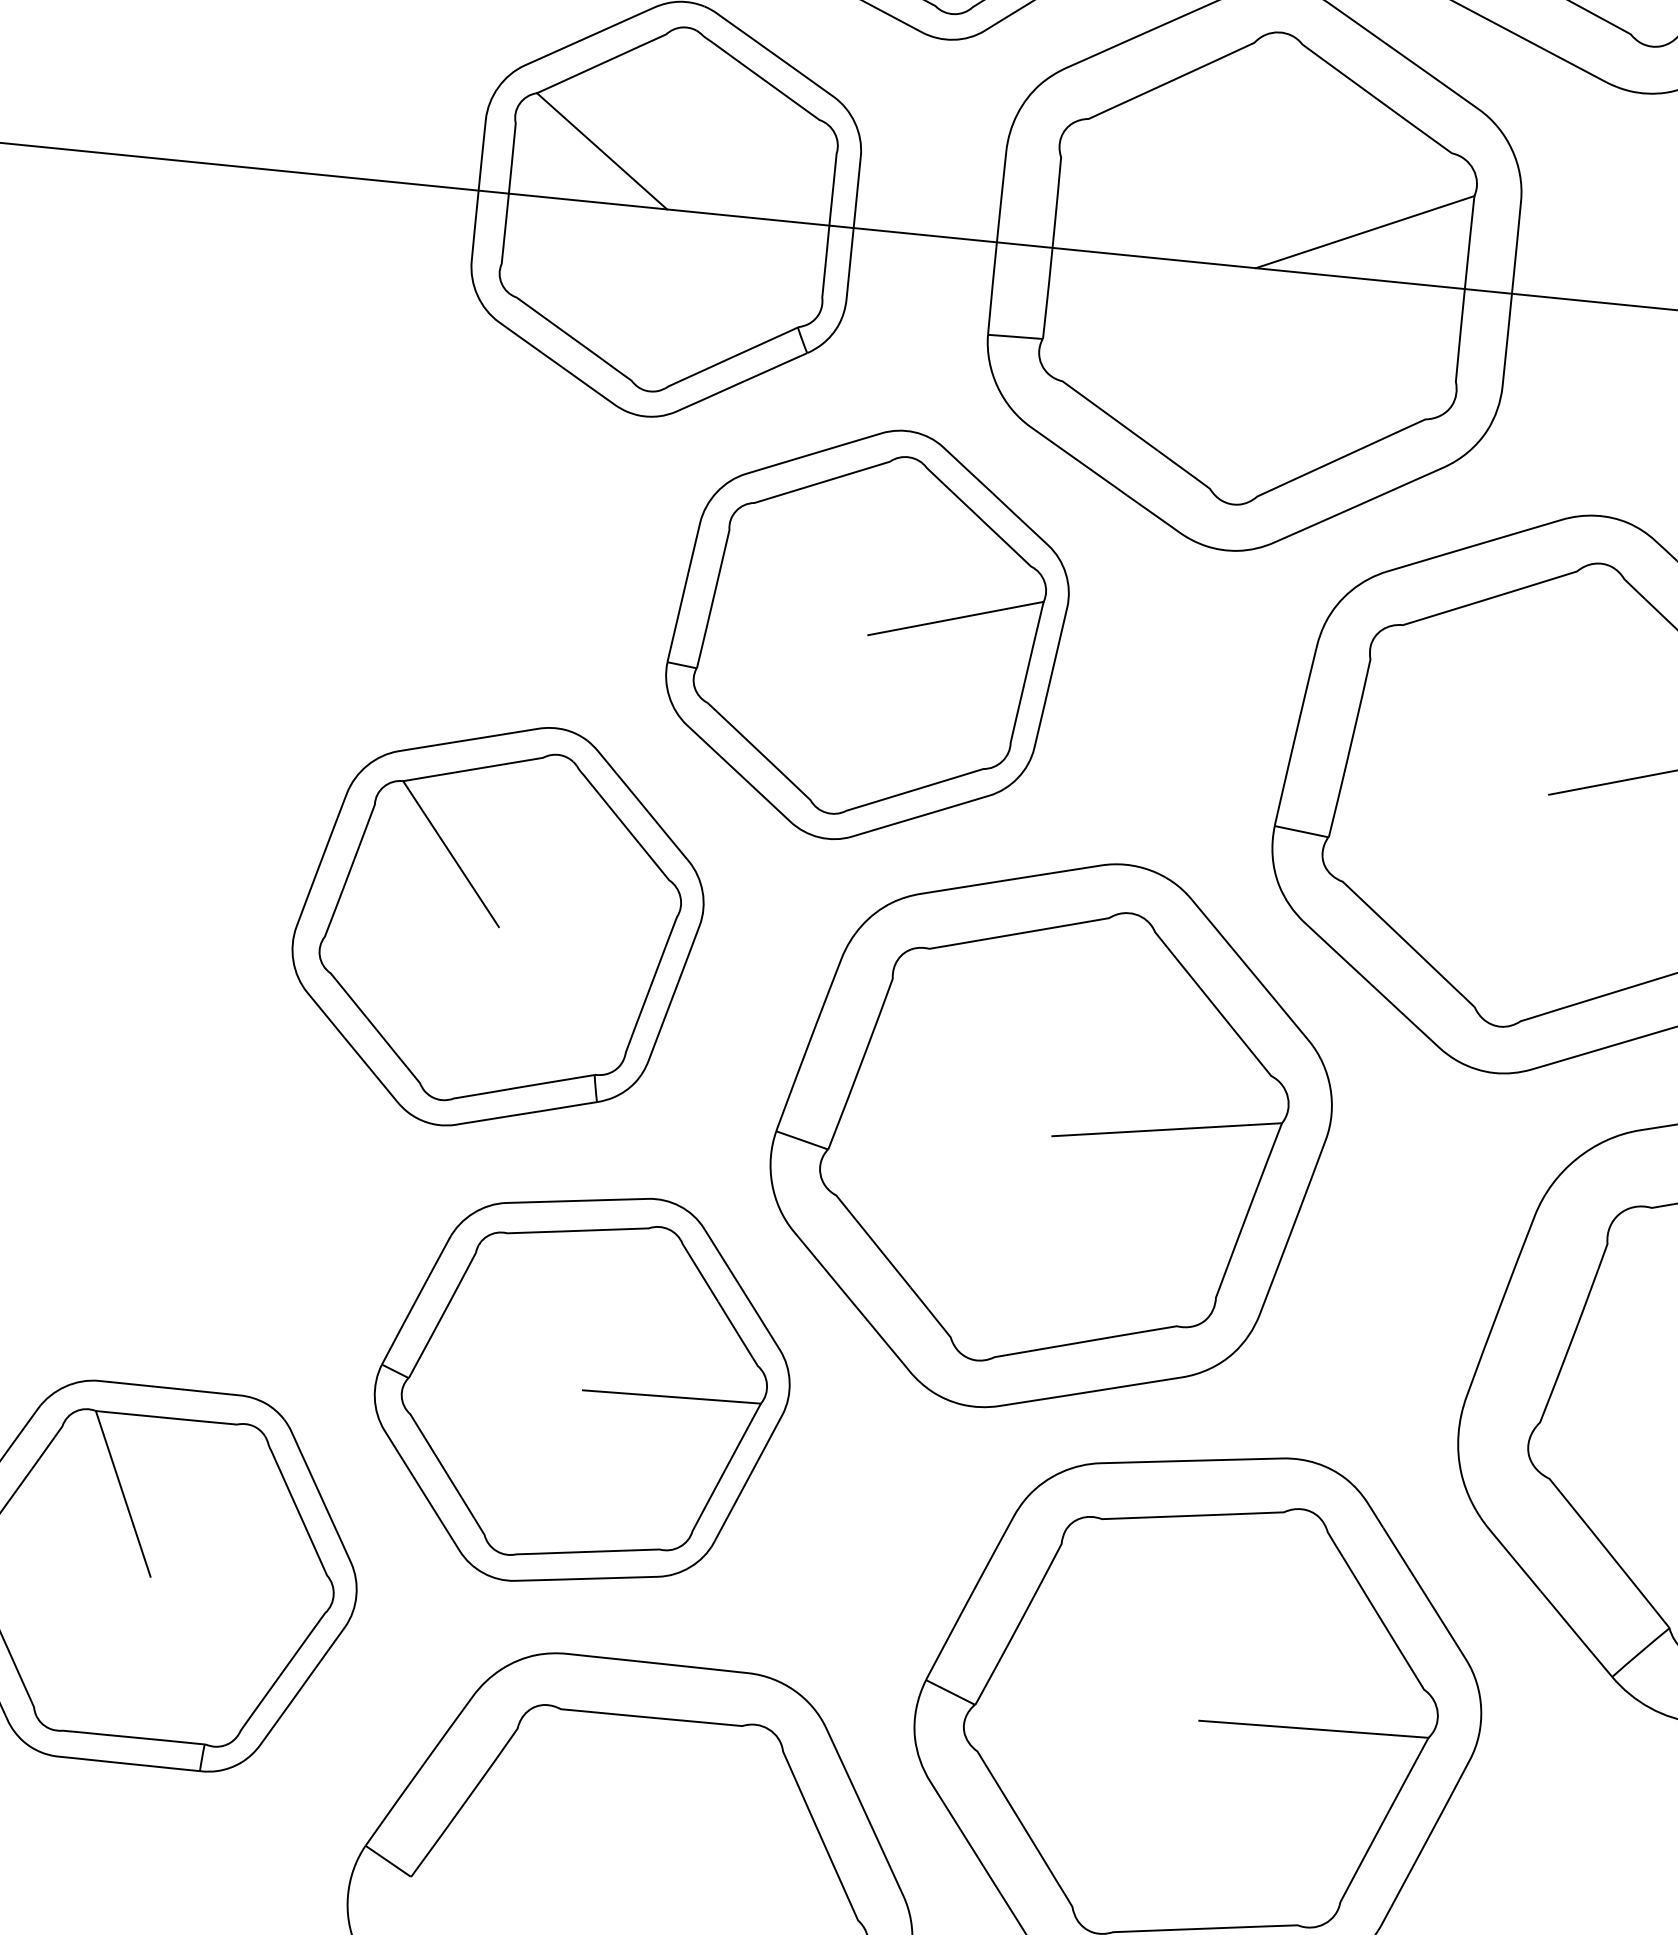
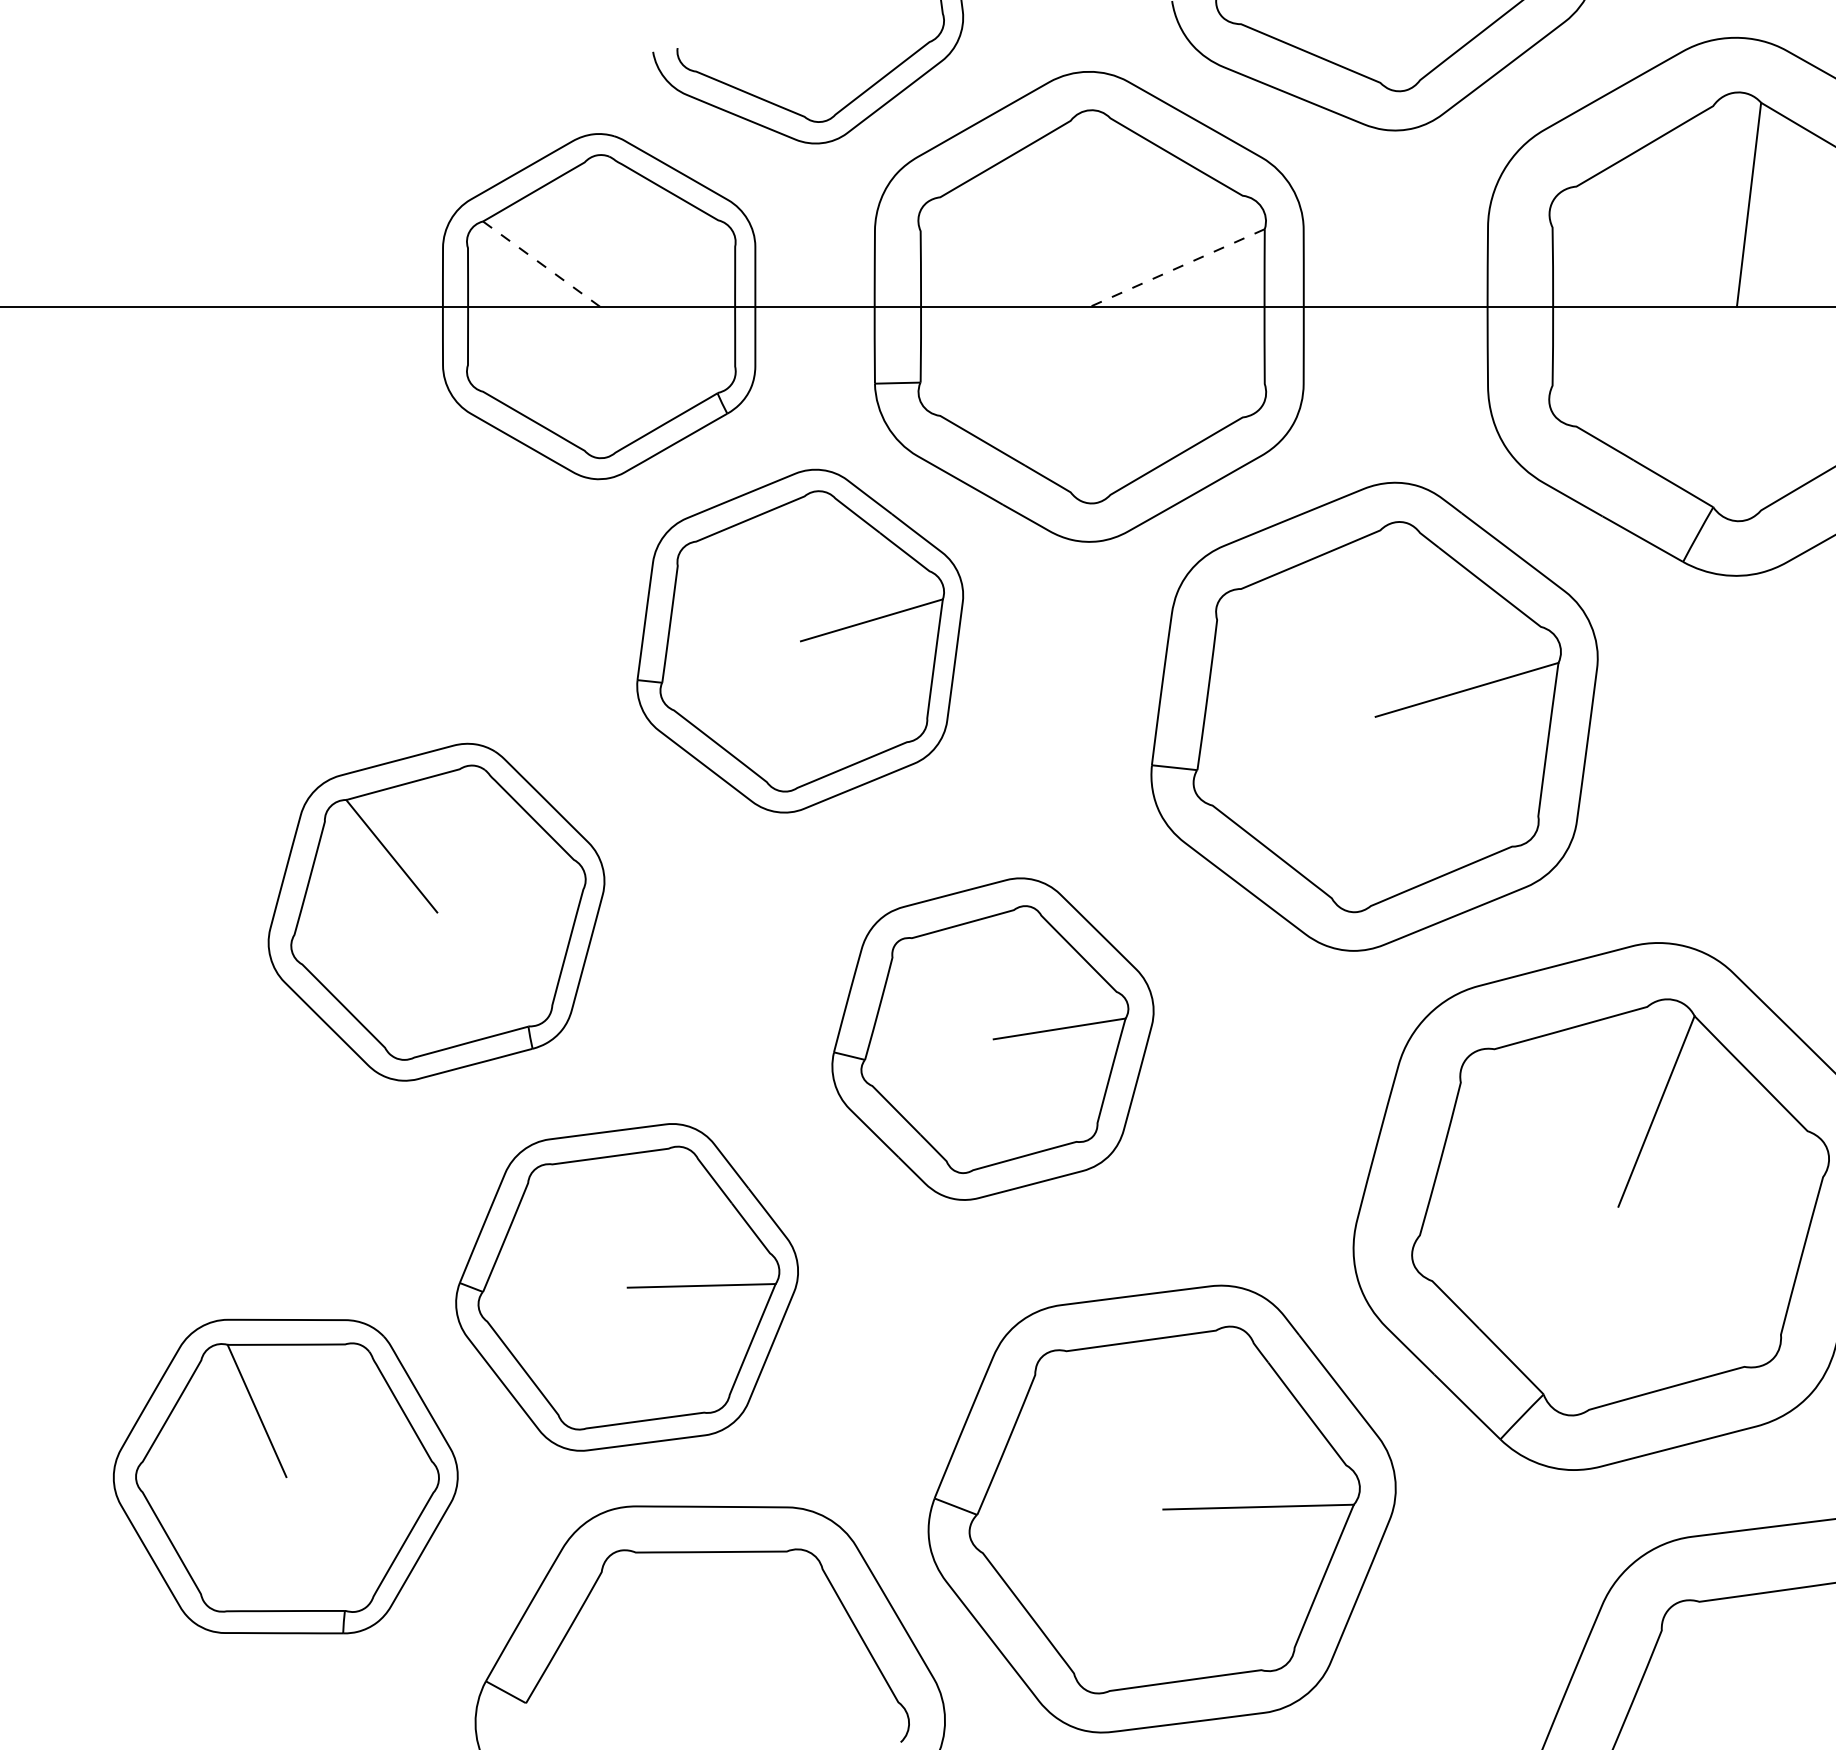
line: (602, 151) -> (541, 264), solid -> dashed
line: (1364, 232) -> (1177, 268), solid -> dashed
part: (498, 925) -> (436, 911), moved
part: (1050, 1134) -> (992, 1038), size x0.7

